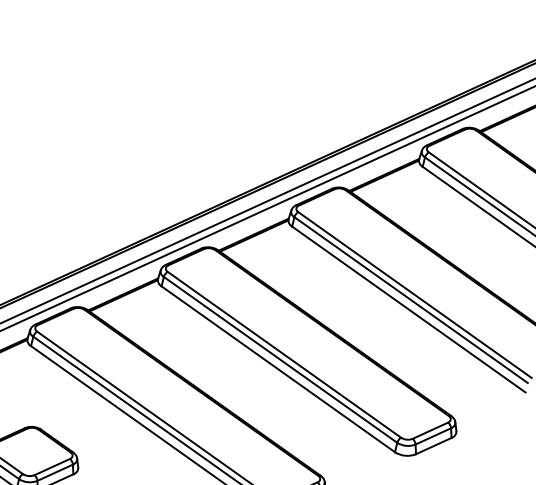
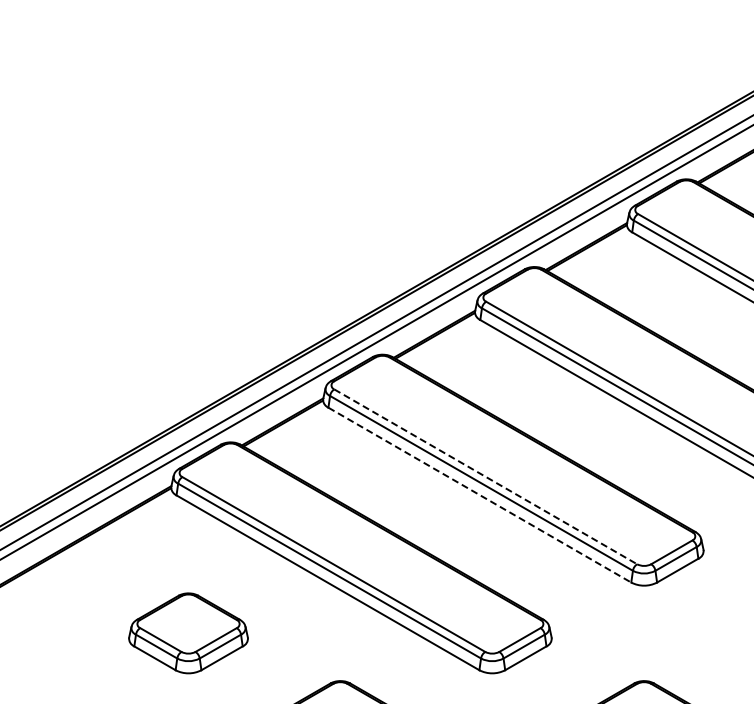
line: (284, 354) -> (485, 476), solid -> dashed
line: (277, 369) -> (479, 495), solid -> dashed

